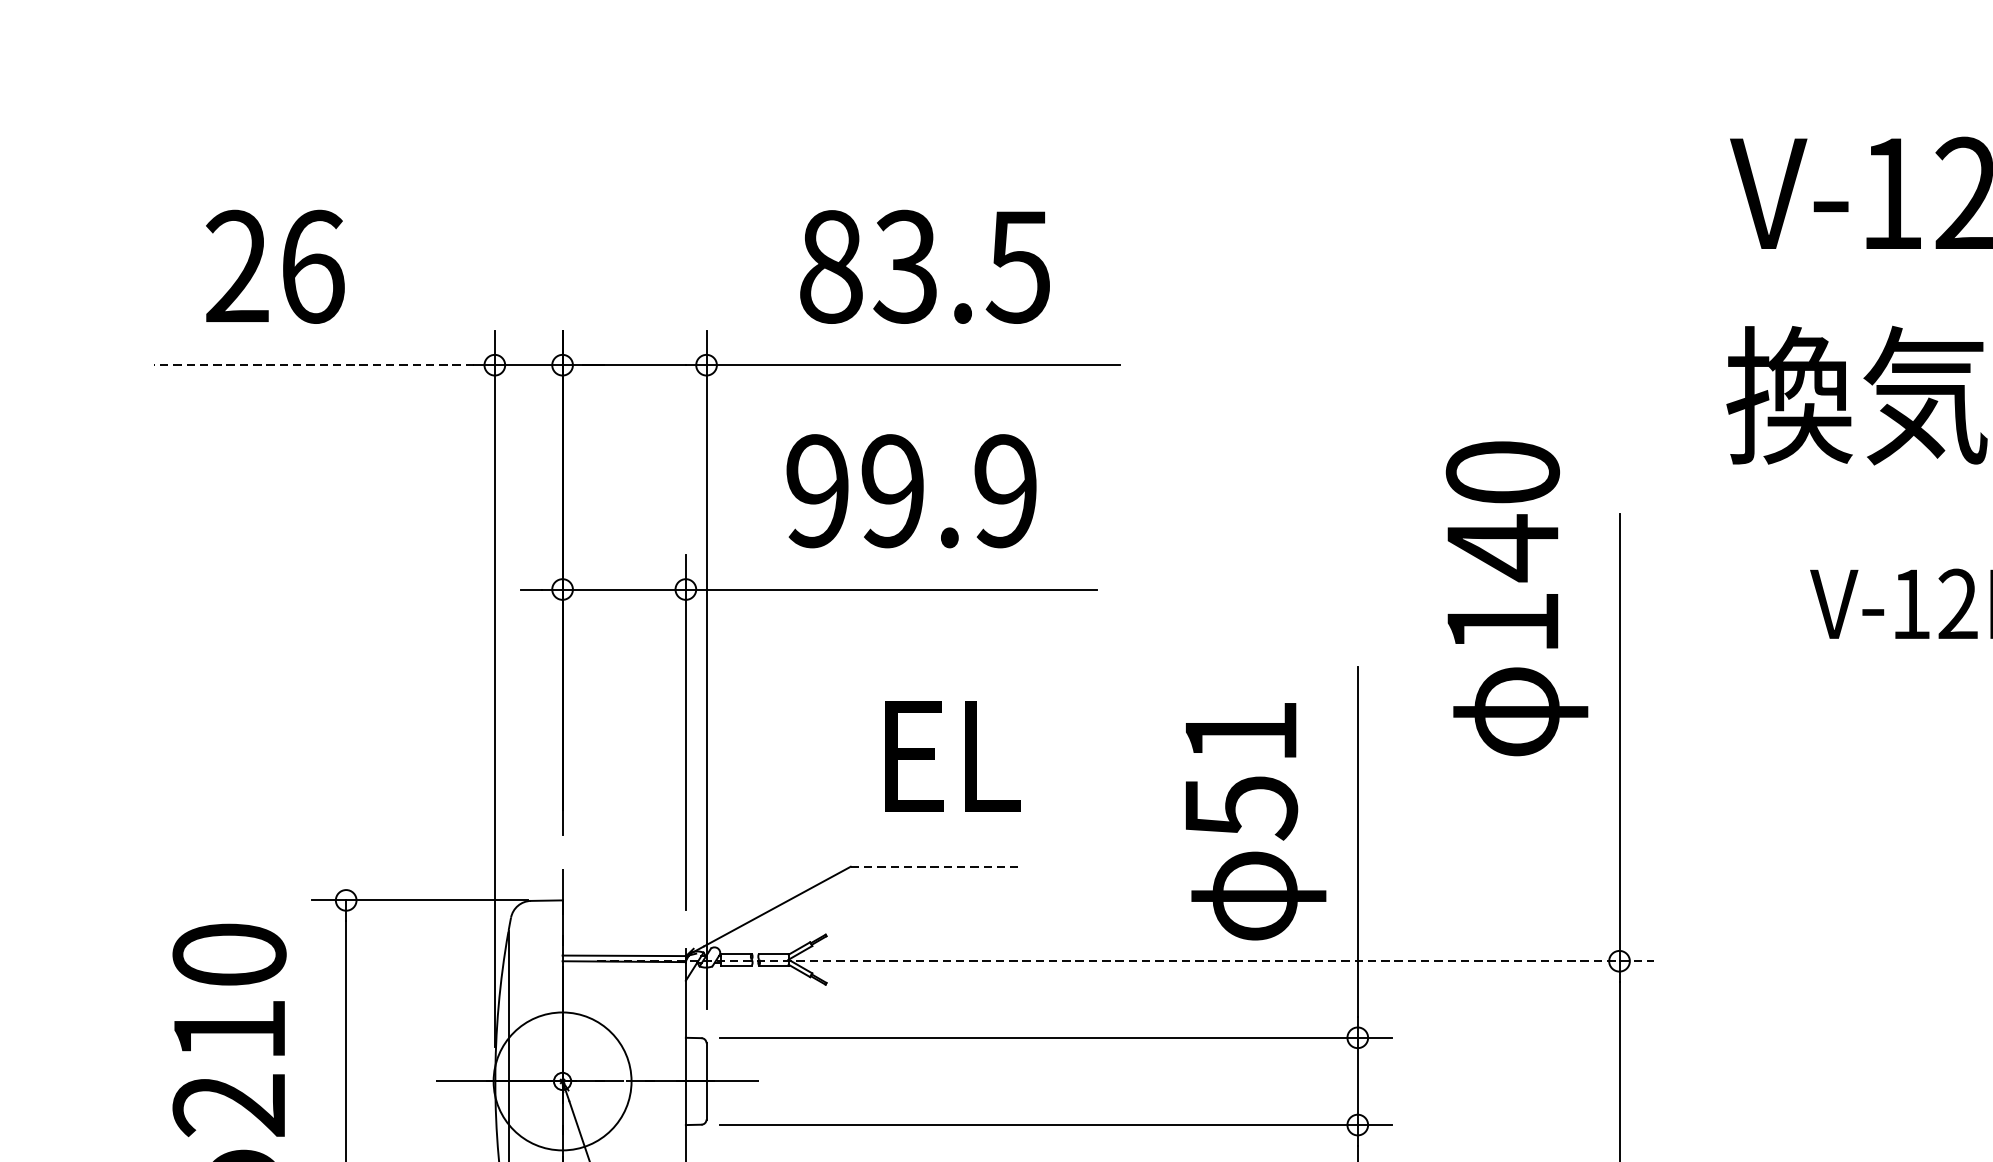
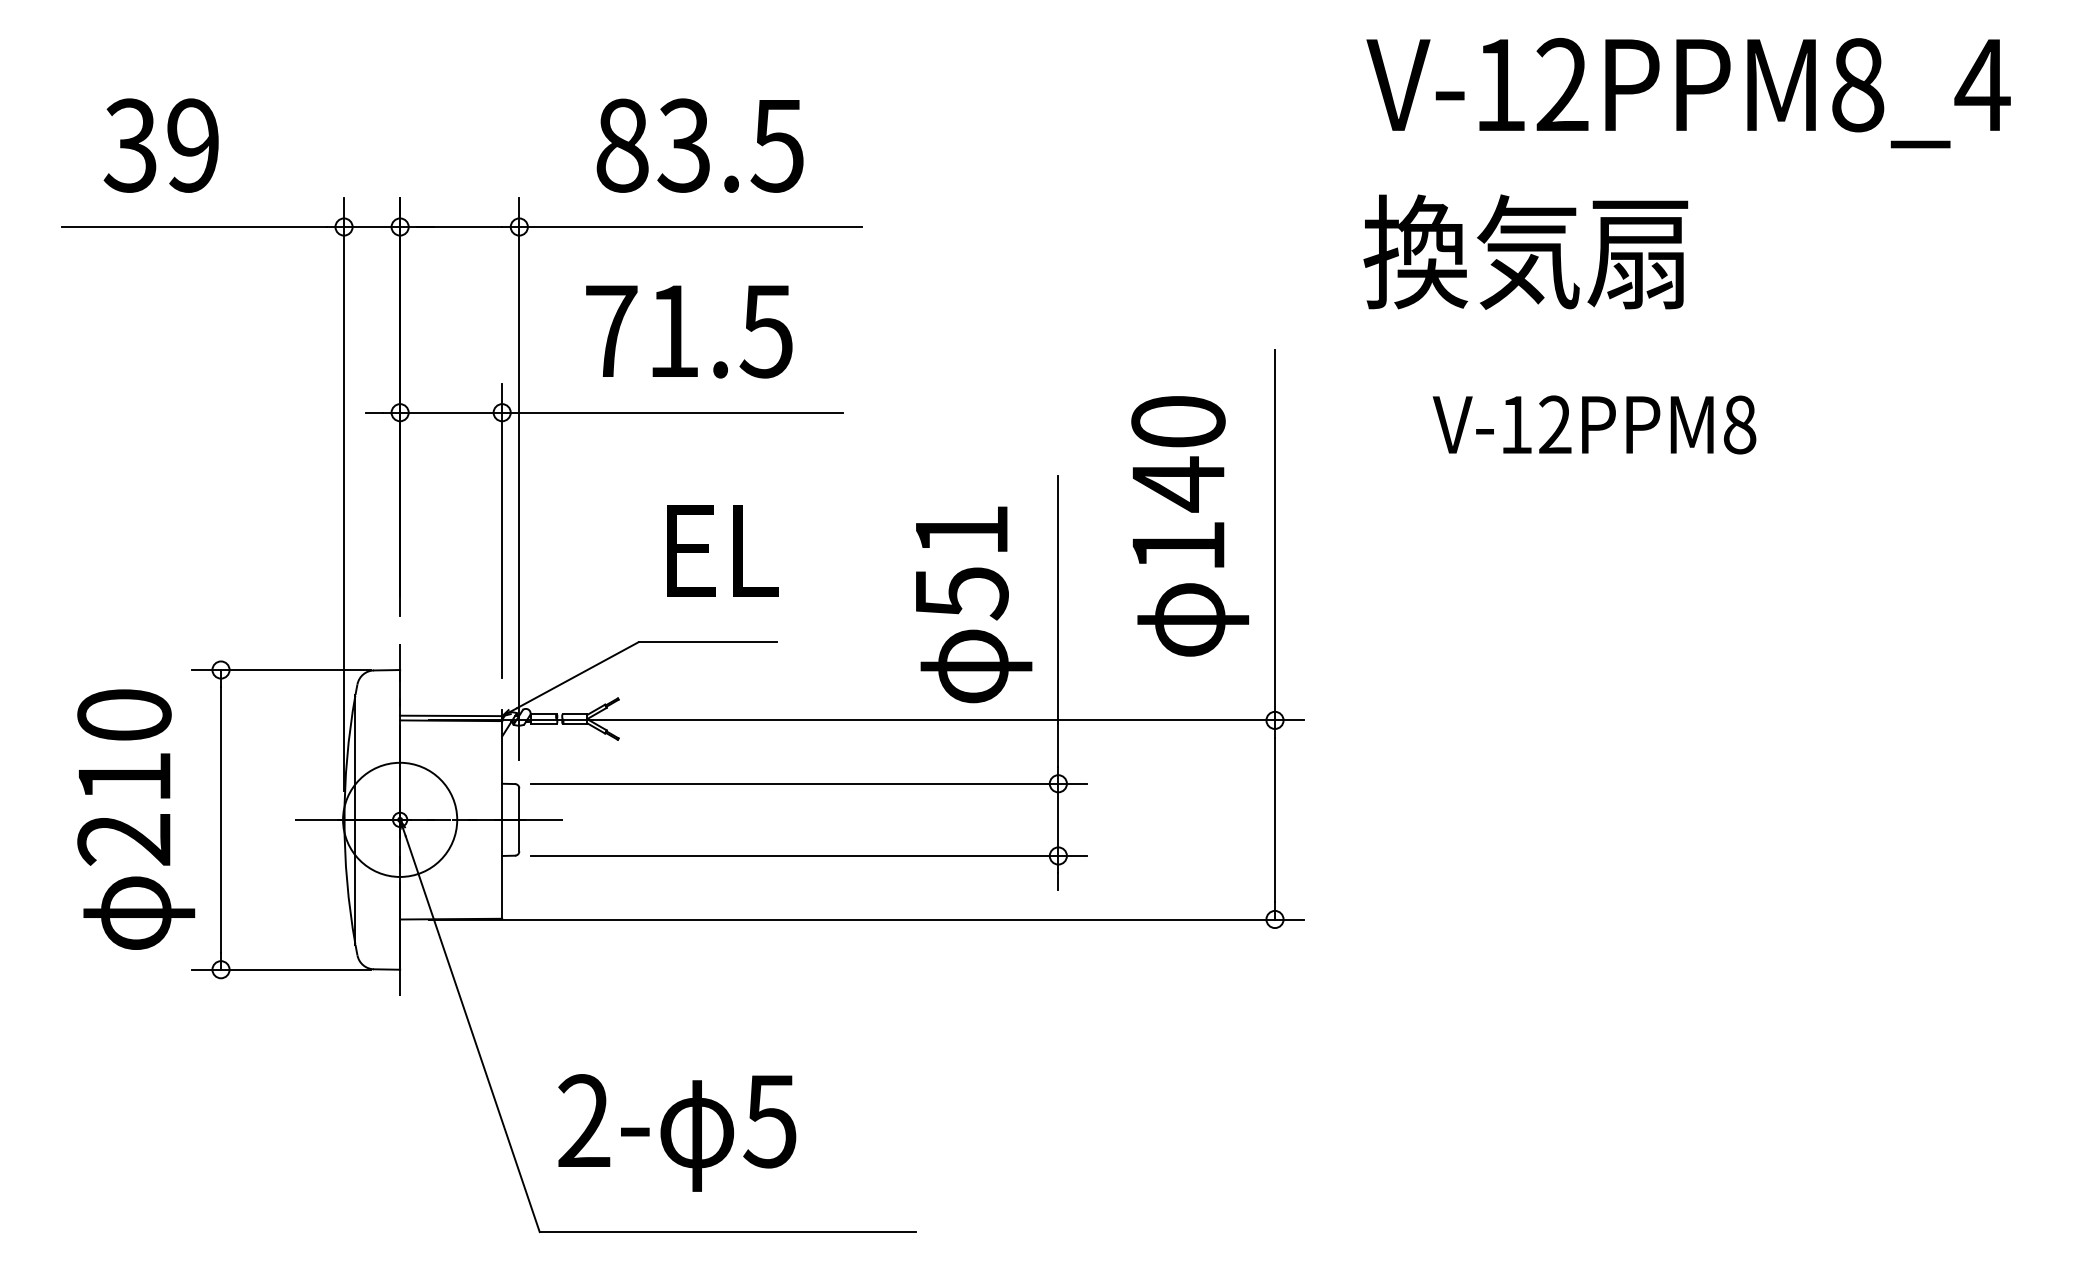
text: (274, 266) -> (161, 145), 26 -> 39
line: (314, 365) -> (194, 227), dashed -> solid
text: (910, 491) -> (688, 331), 99.9 -> 71.5
text: (1517, 598) -> (1190, 526), moved
line: (935, 867) -> (708, 642), dashed -> solid
line: (1125, 961) -> (866, 720), dashed -> solid

